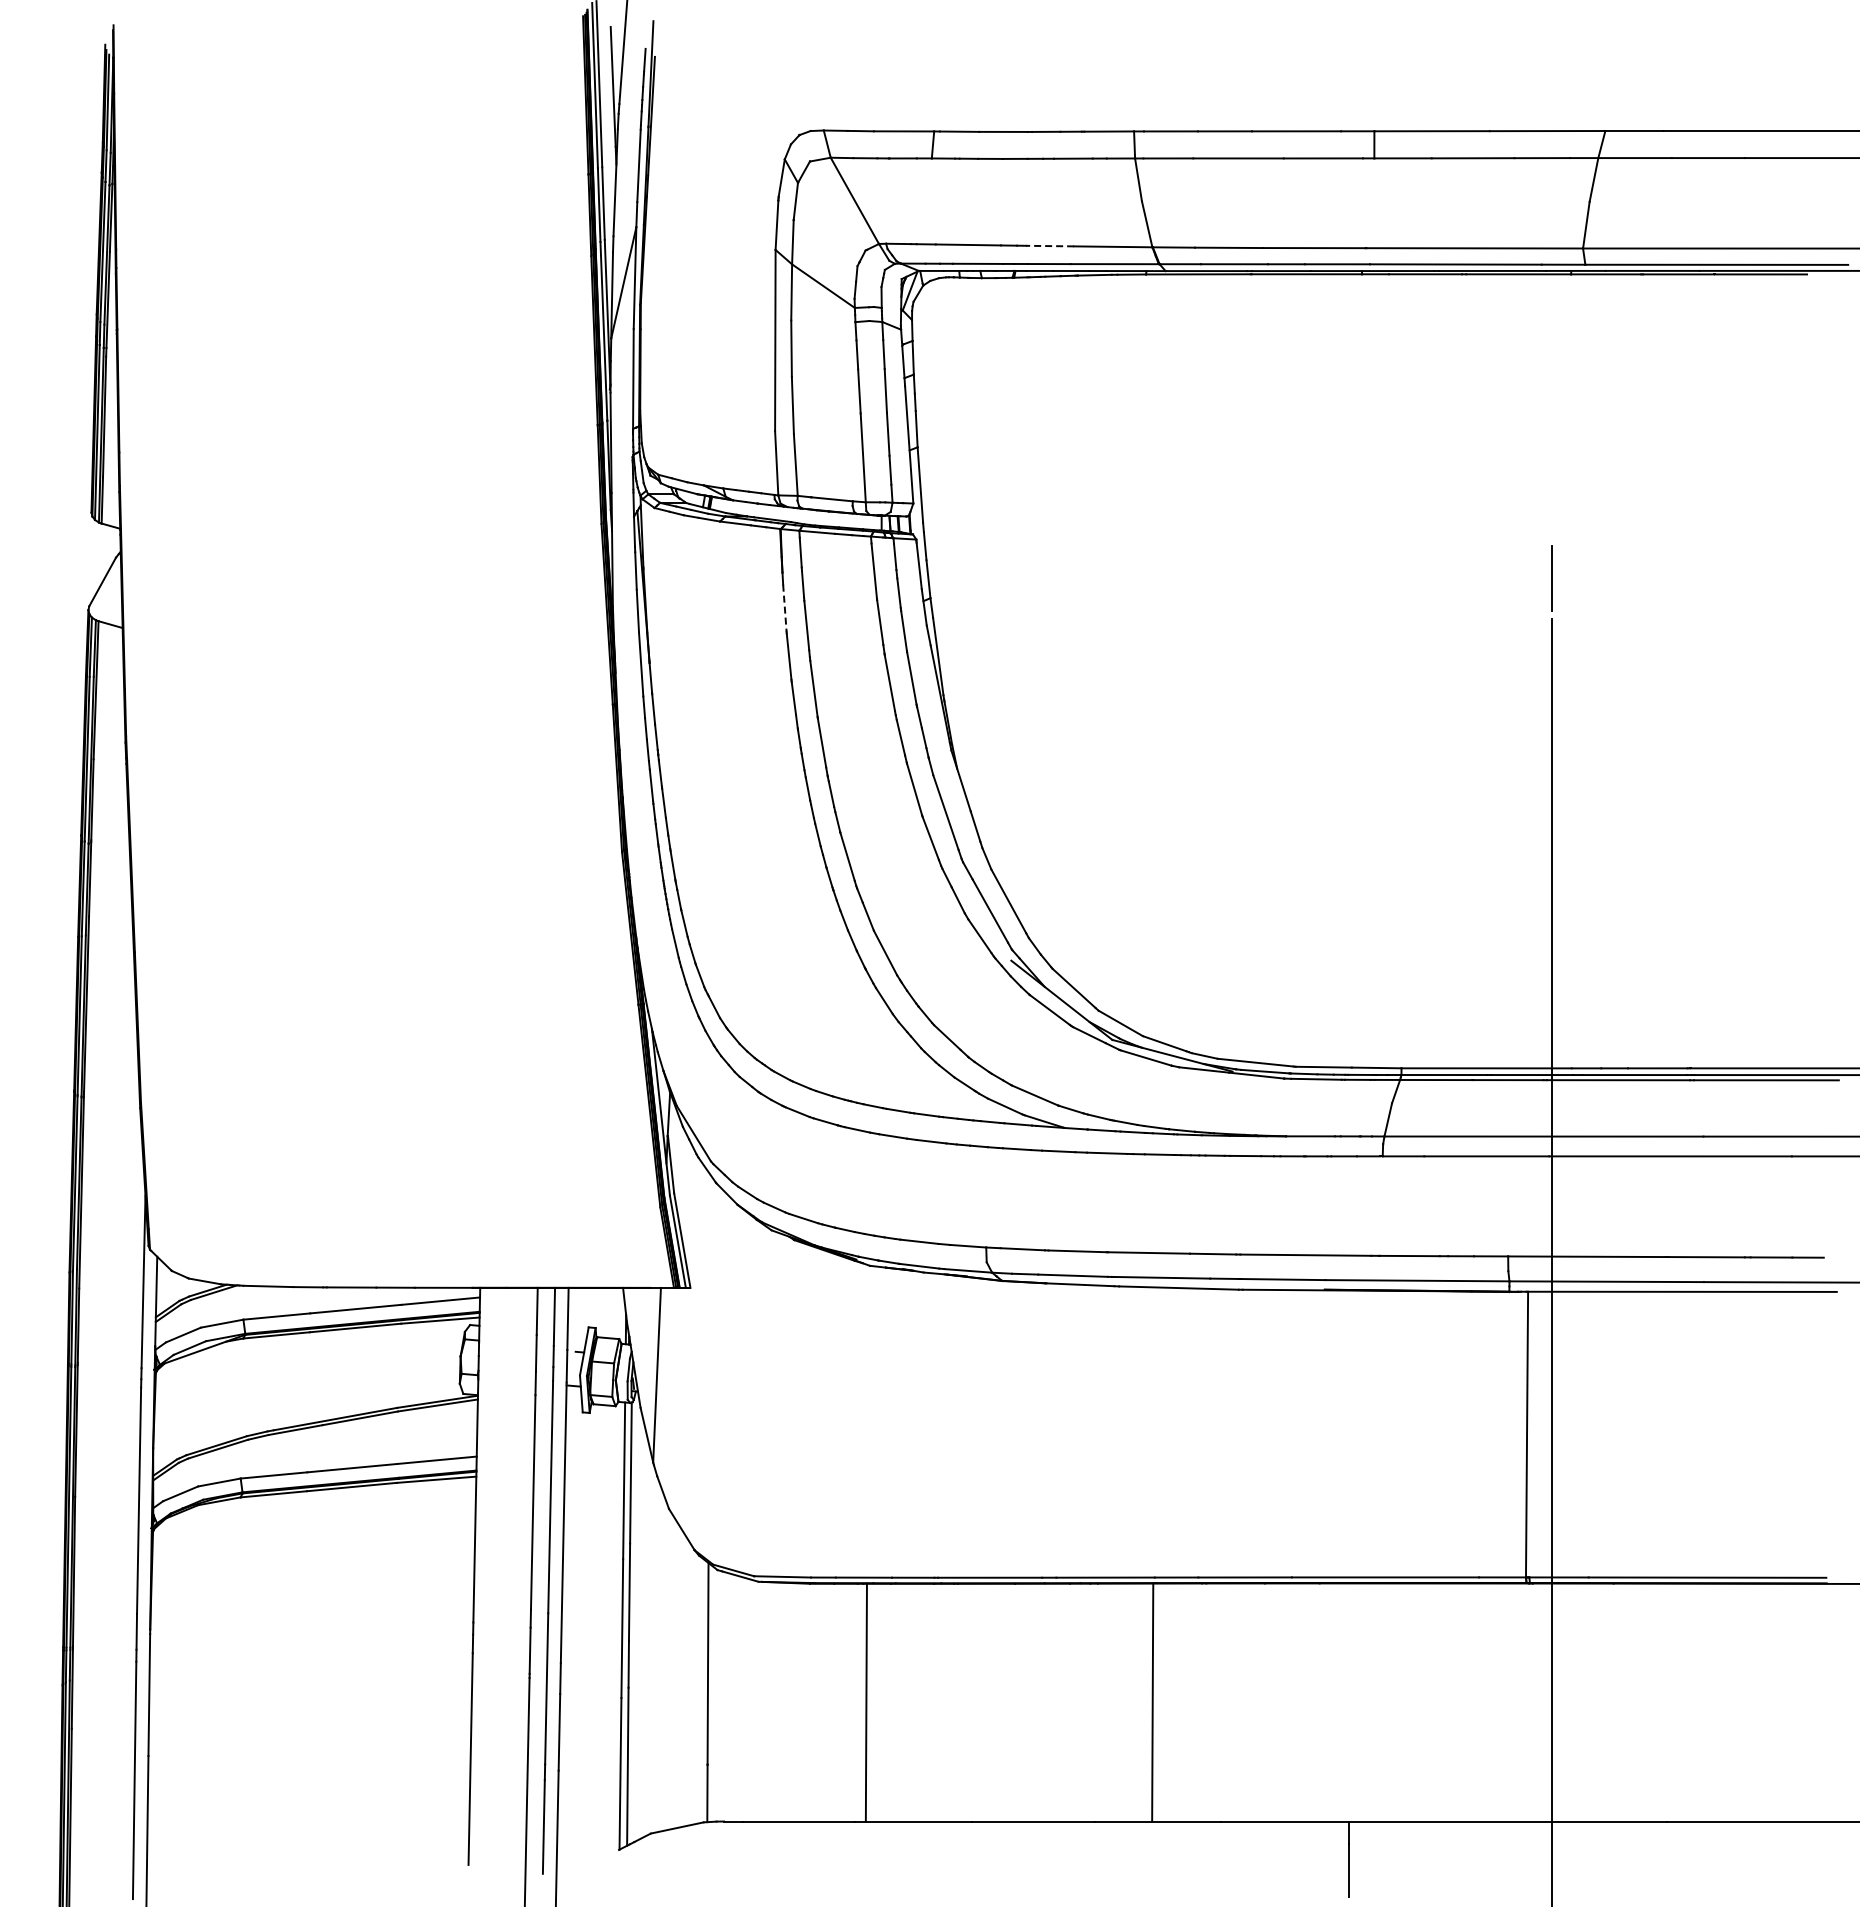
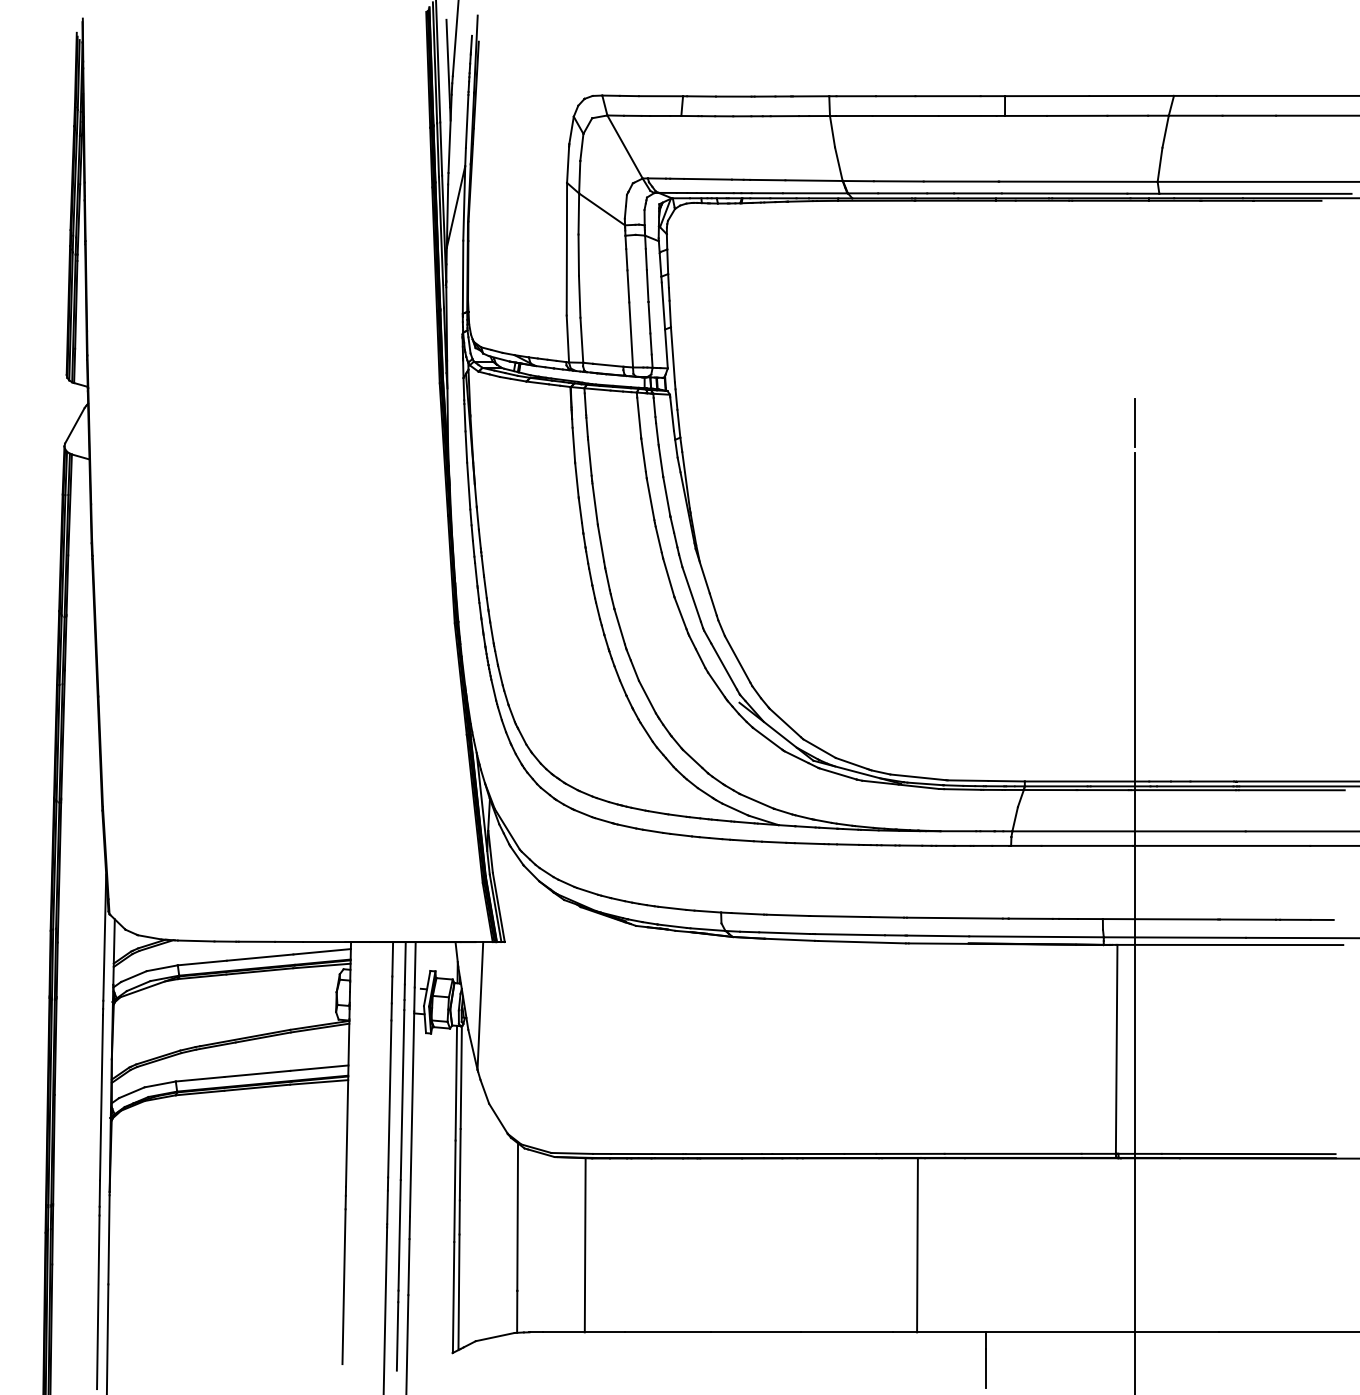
line: (1049, 246) -> (767, 180), dashed -> solid
line: (784, 608) -> (573, 445), dashed -> solid
line: (865, 1702) -> (584, 1245), moved
line: (1152, 1702) -> (917, 1245), moved

